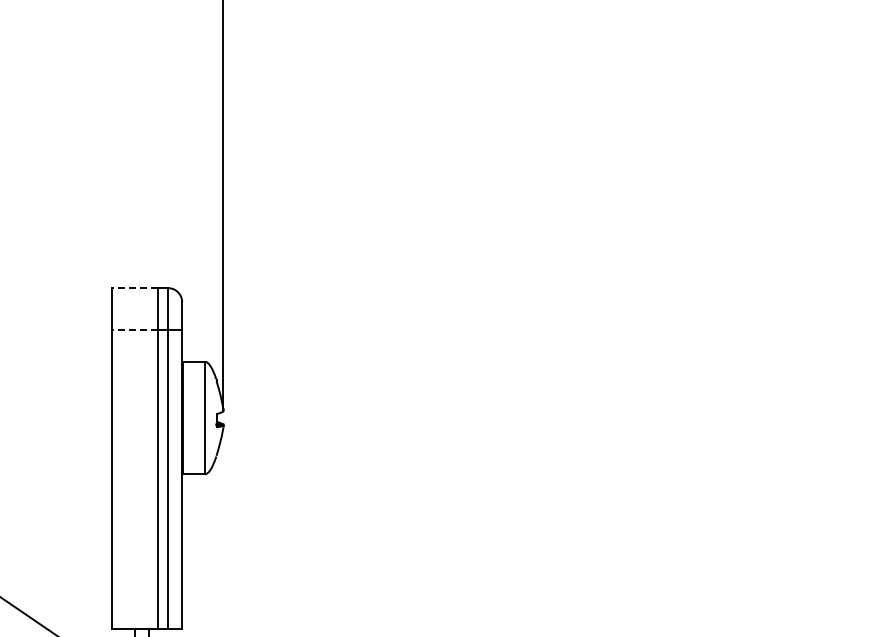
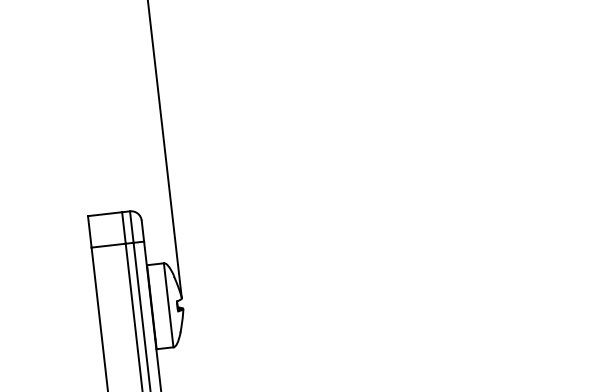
line: (134, 288) -> (104, 214), dashed -> solid
line: (134, 330) -> (108, 245), dashed -> solid

